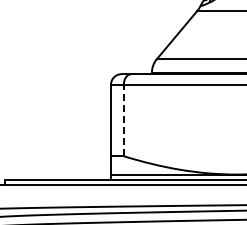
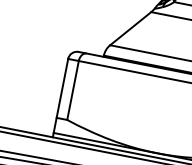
line: (123, 120) -> (72, 90), dashed -> solid

